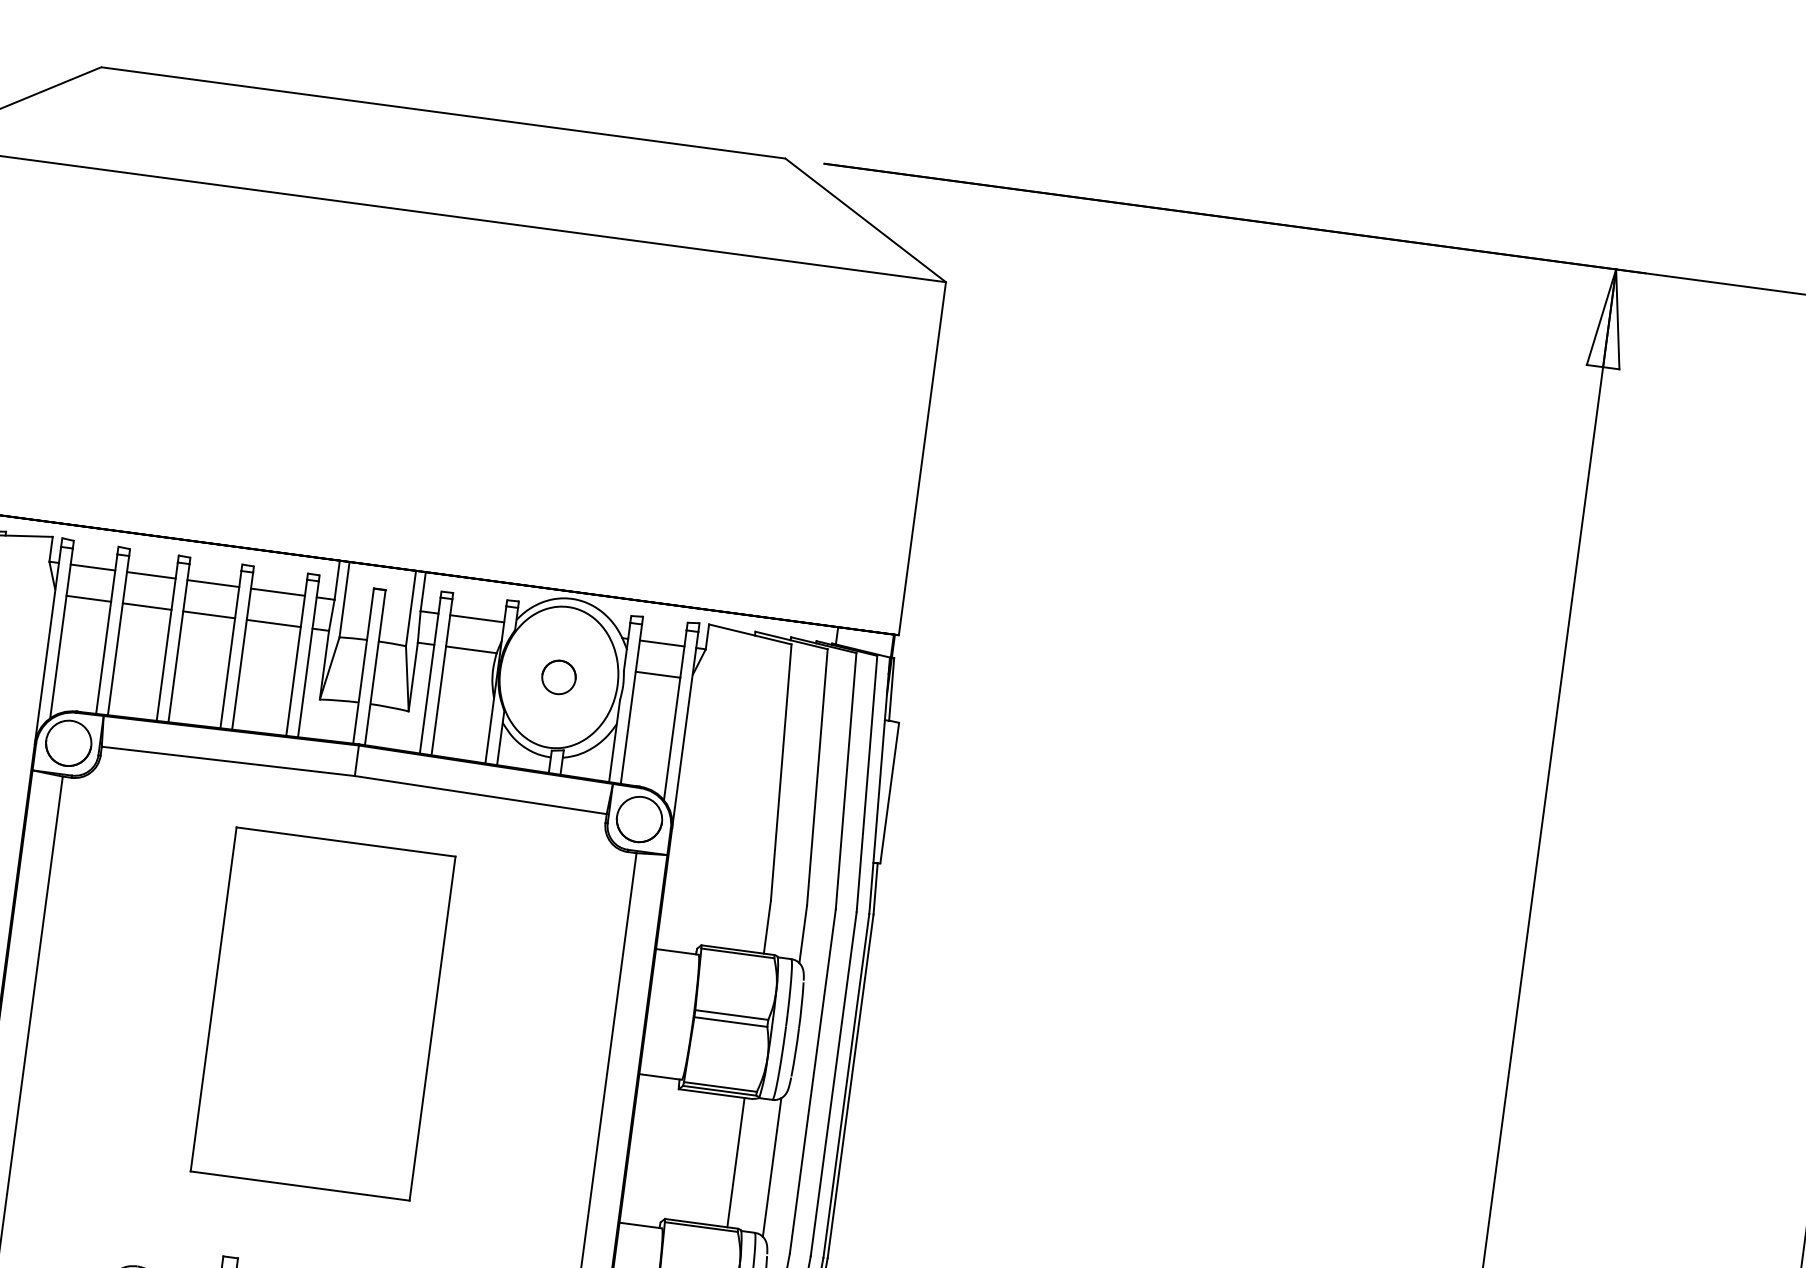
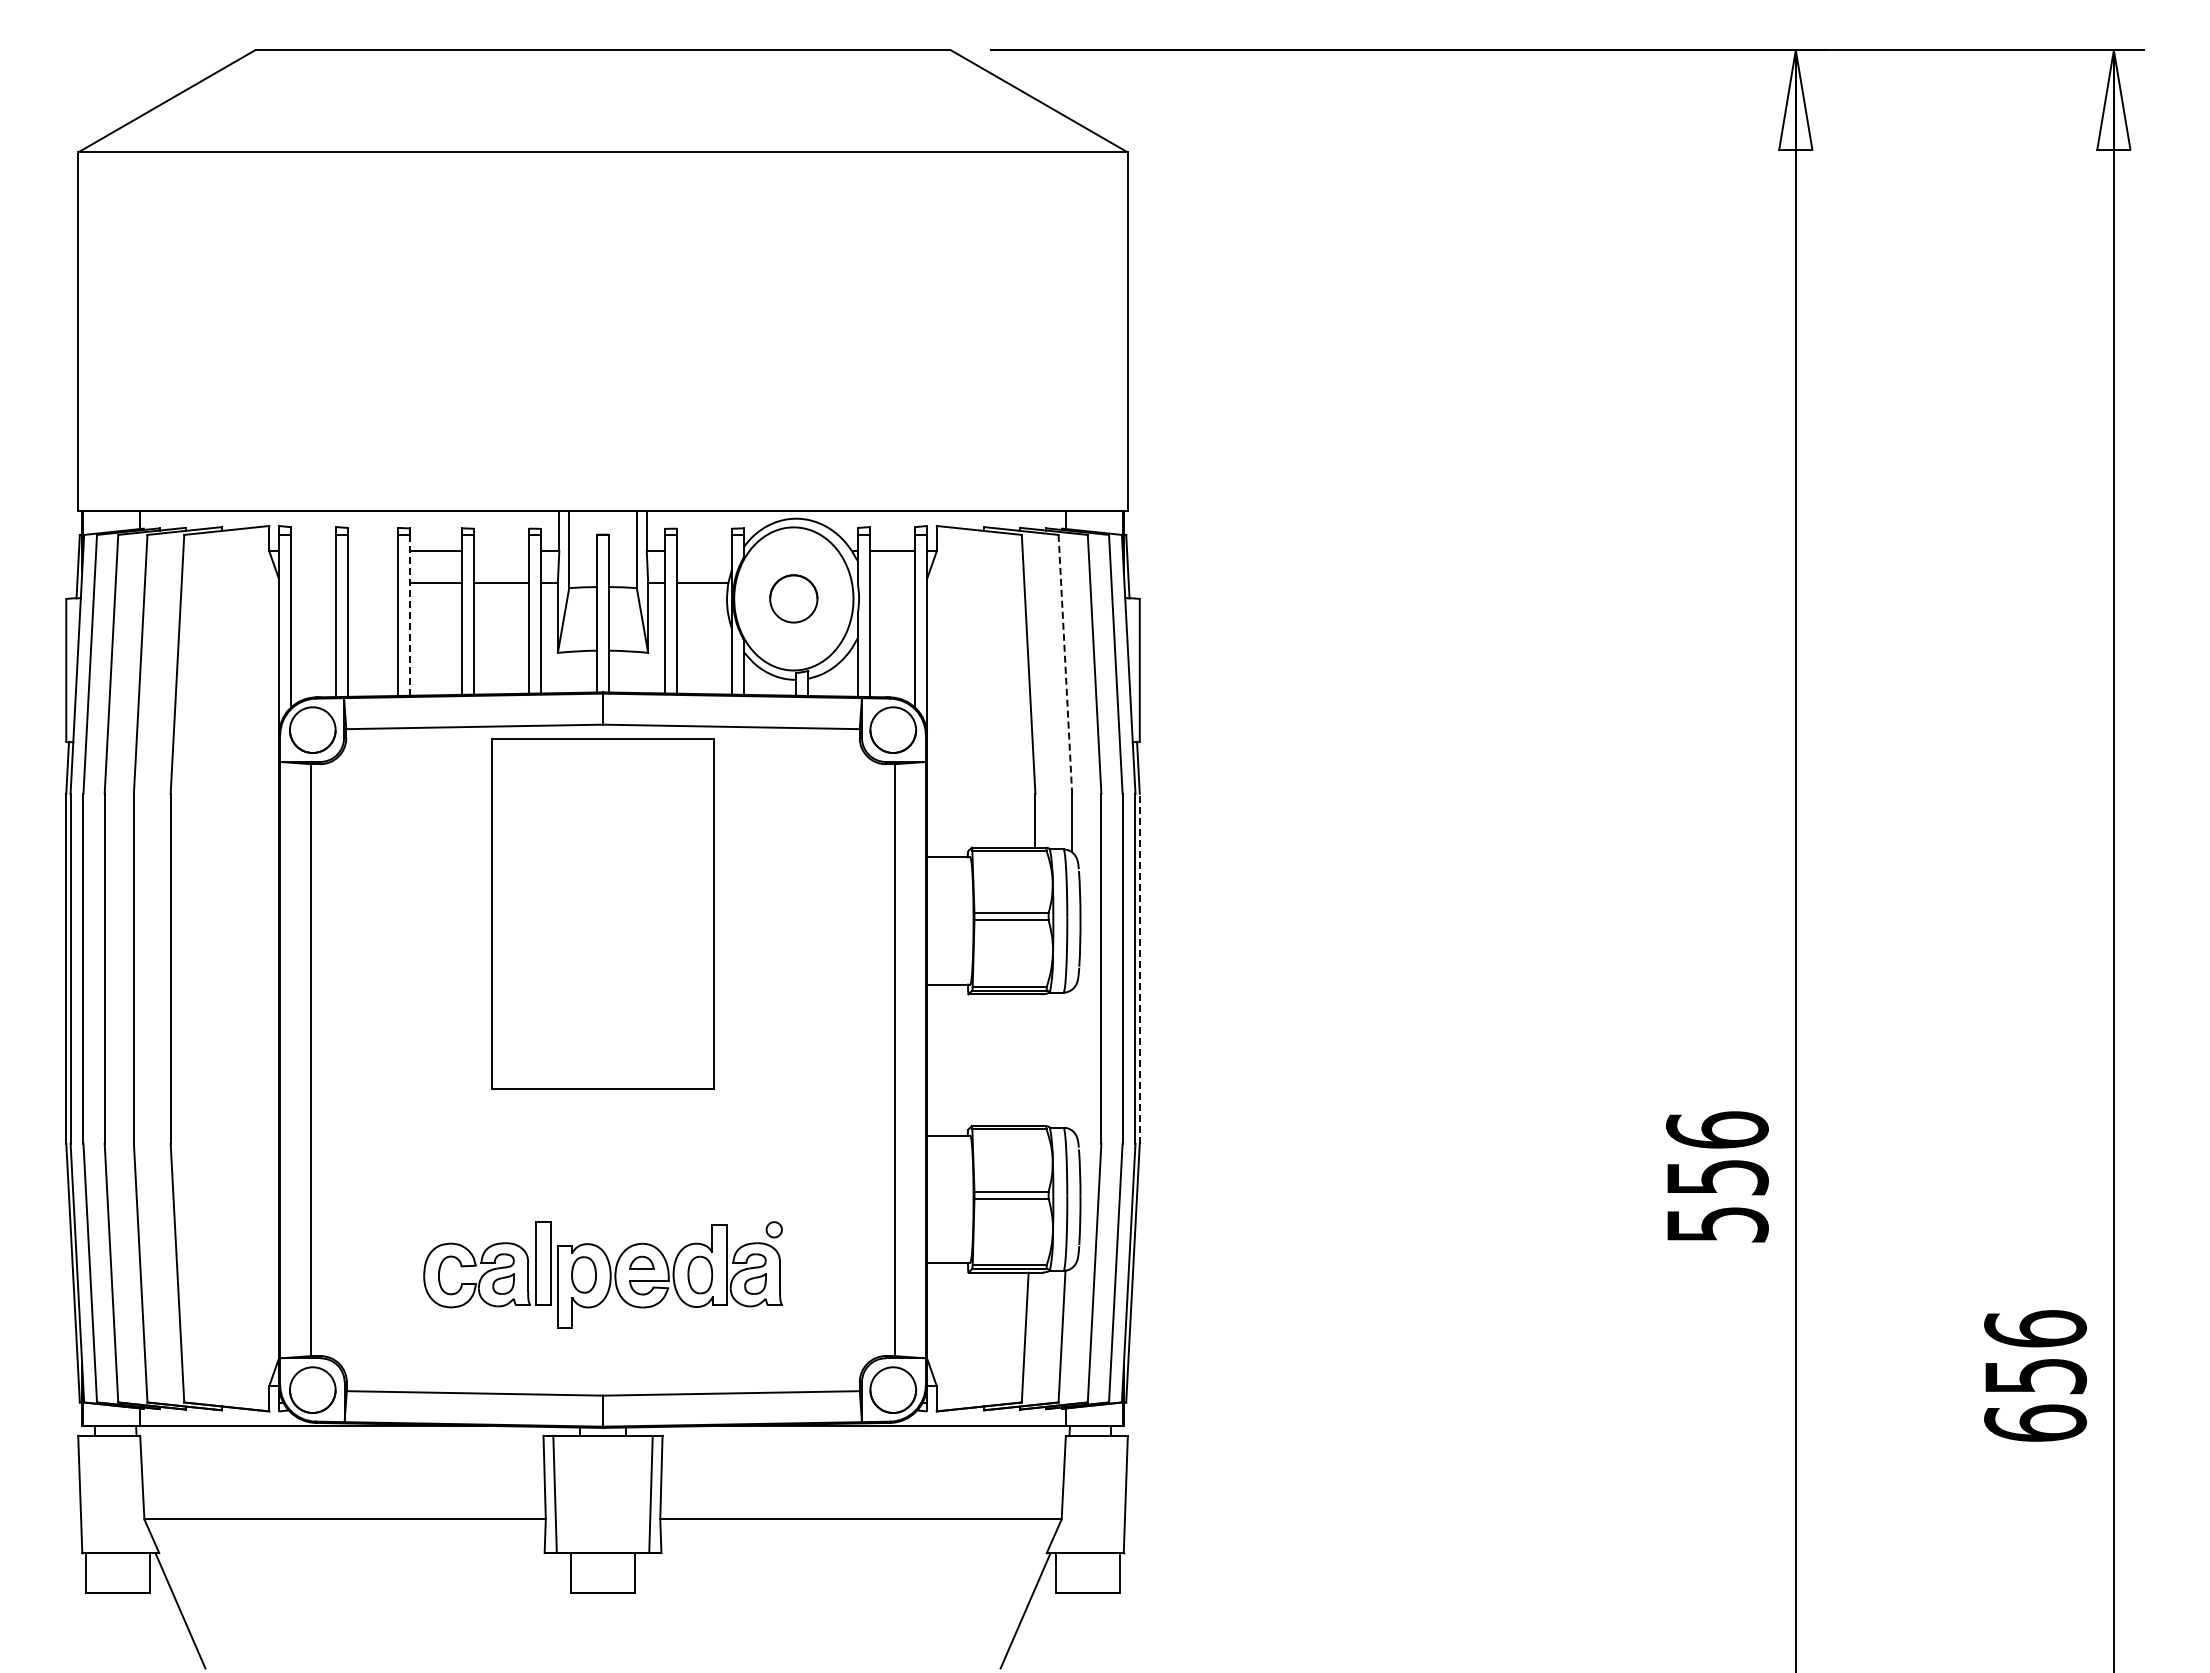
line: (92, 567) -> (313, 551), removed
line: (150, 575) -> (372, 551), removed
line: (277, 592) -> (501, 551), removed
line: (88, 599) -> (313, 583), removed
line: (146, 606) -> (372, 583), removed
line: (476, 618) -> (703, 551), removed
line: (178, 643) -> (409, 615), solid -> dashed
line: (658, 675) -> (892, 583), removed
circle: (558, 676) -> (793, 598), size x1.4
line: (817, 777) -> (1065, 664), solid -> dashed
part: (322, 1013) -> (602, 913), moved
line: (850, 1086) -> (1139, 968), solid -> dashed
line: (736, 1162) -> (1035, 1059), removed
line: (772, 1166) -> (1072, 1059), removed

